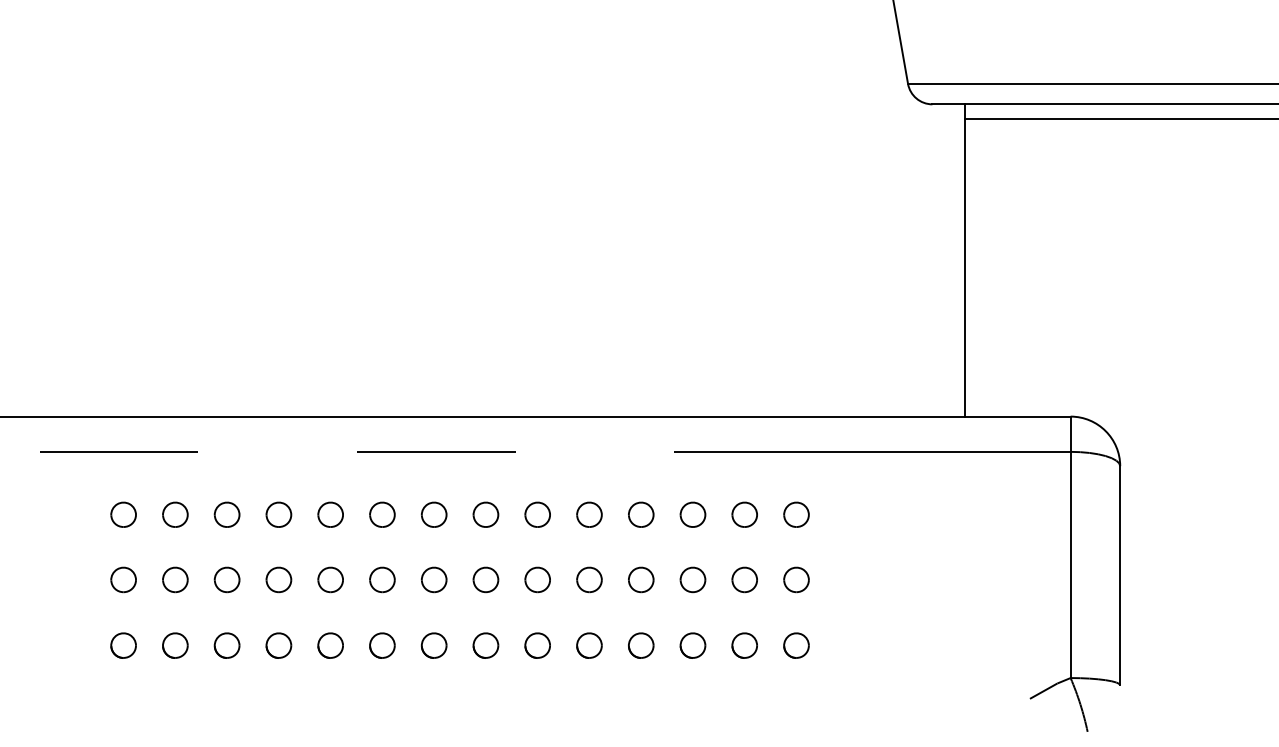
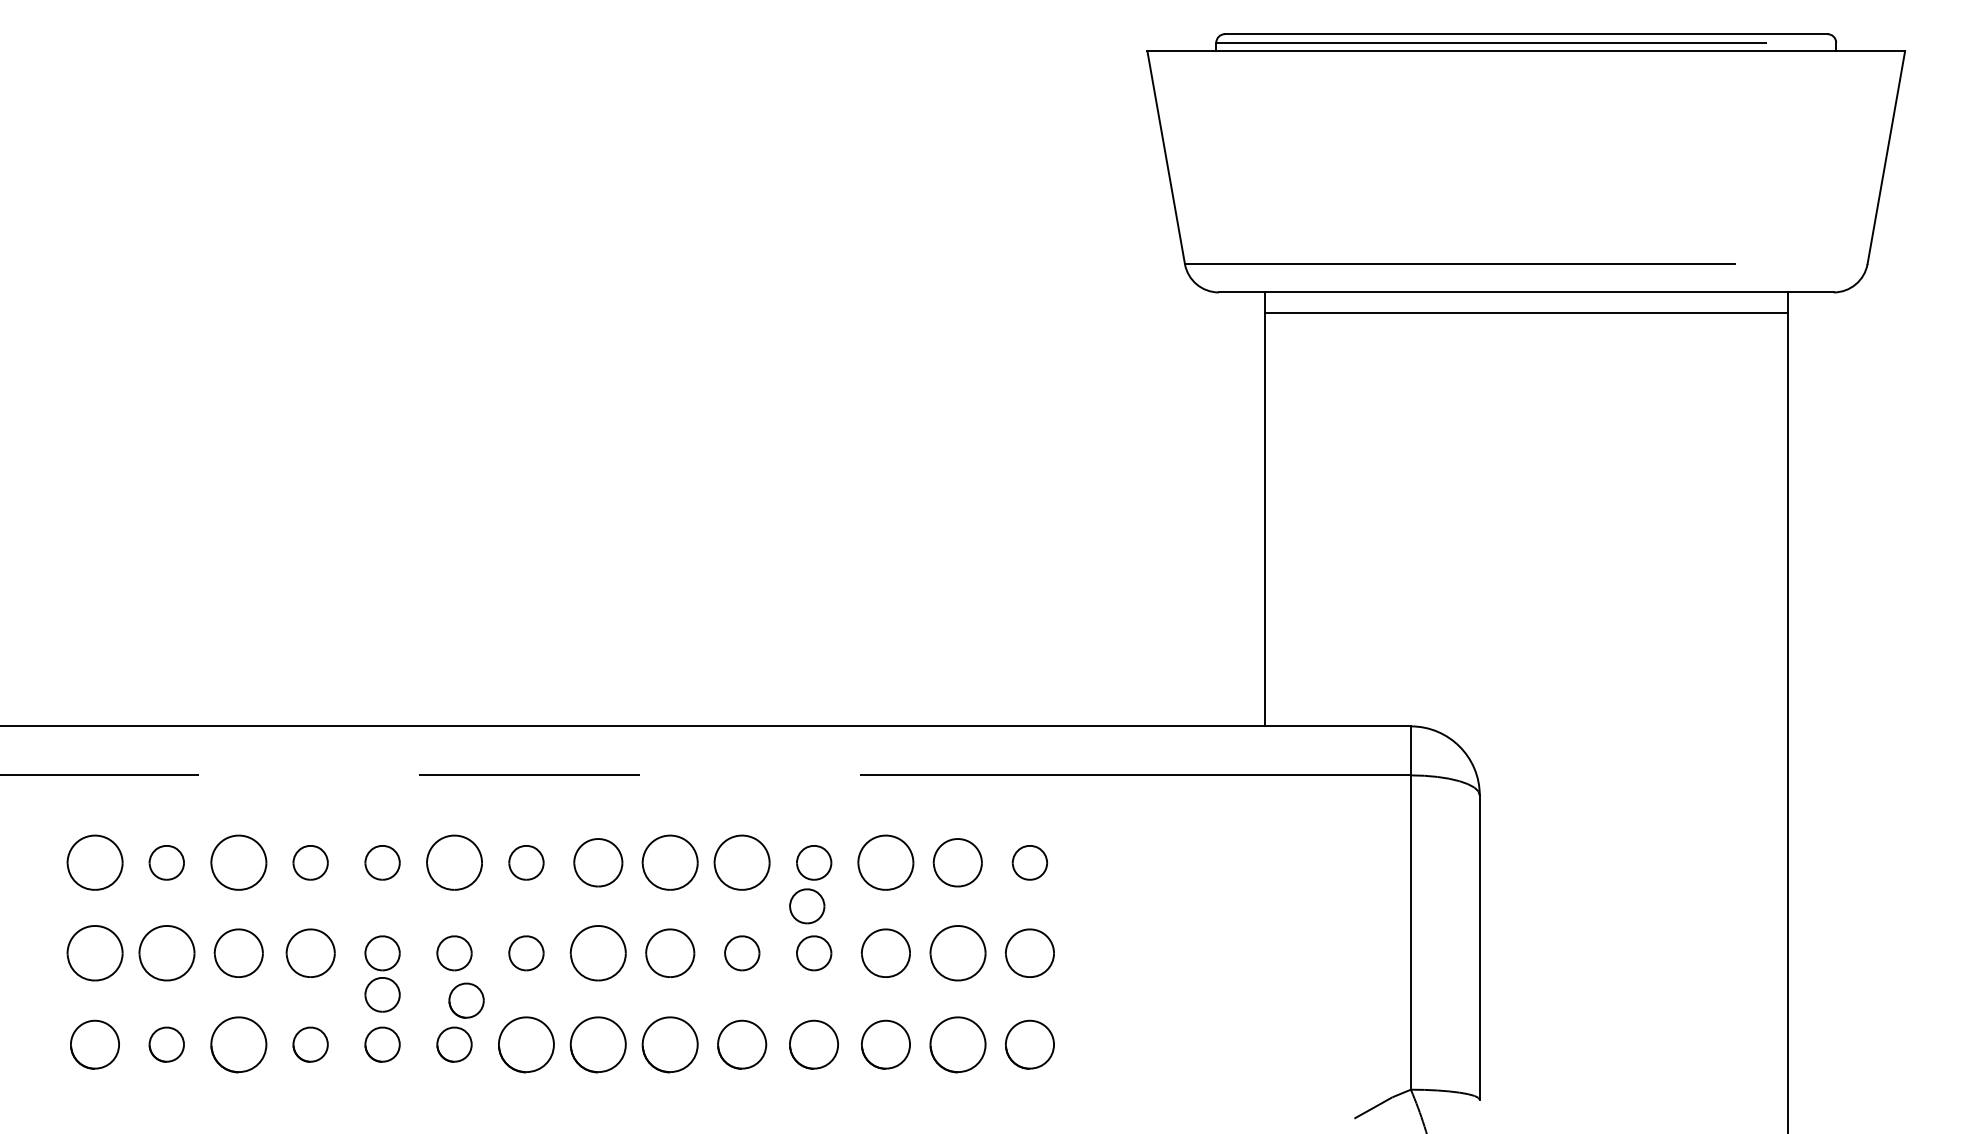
part: (123, 514) -> (94, 862), size x1.6
part: (226, 514) -> (238, 862), size x1.6
part: (382, 514) -> (454, 862), size x1.6
part: (486, 514) -> (598, 862), size x1.4
part: (537, 514) -> (670, 862), size x1.6
part: (589, 514) -> (742, 862), size x1.6
part: (693, 514) -> (886, 862), size x1.6
part: (745, 514) -> (958, 862), size x1.4
part: (636, 546) -> (807, 906), added
part: (123, 580) -> (94, 953), size x1.6
part: (175, 580) -> (166, 953), size x1.6
part: (226, 580) -> (238, 953), size x1.4
part: (278, 580) -> (310, 953), size x1.4
part: (486, 580) -> (598, 953), size x1.6
part: (537, 580) -> (670, 953), size x1.4
part: (693, 580) -> (886, 953), size x1.4
part: (744, 580) -> (957, 953), size x1.6
part: (796, 580) -> (1029, 953), size x1.4
part: (330, 609) -> (382, 994), added
part: (391, 613) -> (466, 1000), added
part: (123, 645) -> (94, 1044), size x1.4
part: (226, 645) -> (238, 1044), size x1.6
part: (434, 645) -> (526, 1044), size x1.6
part: (486, 645) -> (598, 1044), size x1.6
part: (537, 645) -> (670, 1044), size x1.6
part: (589, 645) -> (742, 1044), size x1.4
part: (641, 645) -> (814, 1044), size x1.4
part: (693, 645) -> (886, 1044), size x1.4
part: (744, 645) -> (957, 1044), size x1.6
part: (796, 645) -> (1029, 1044), size x1.4

